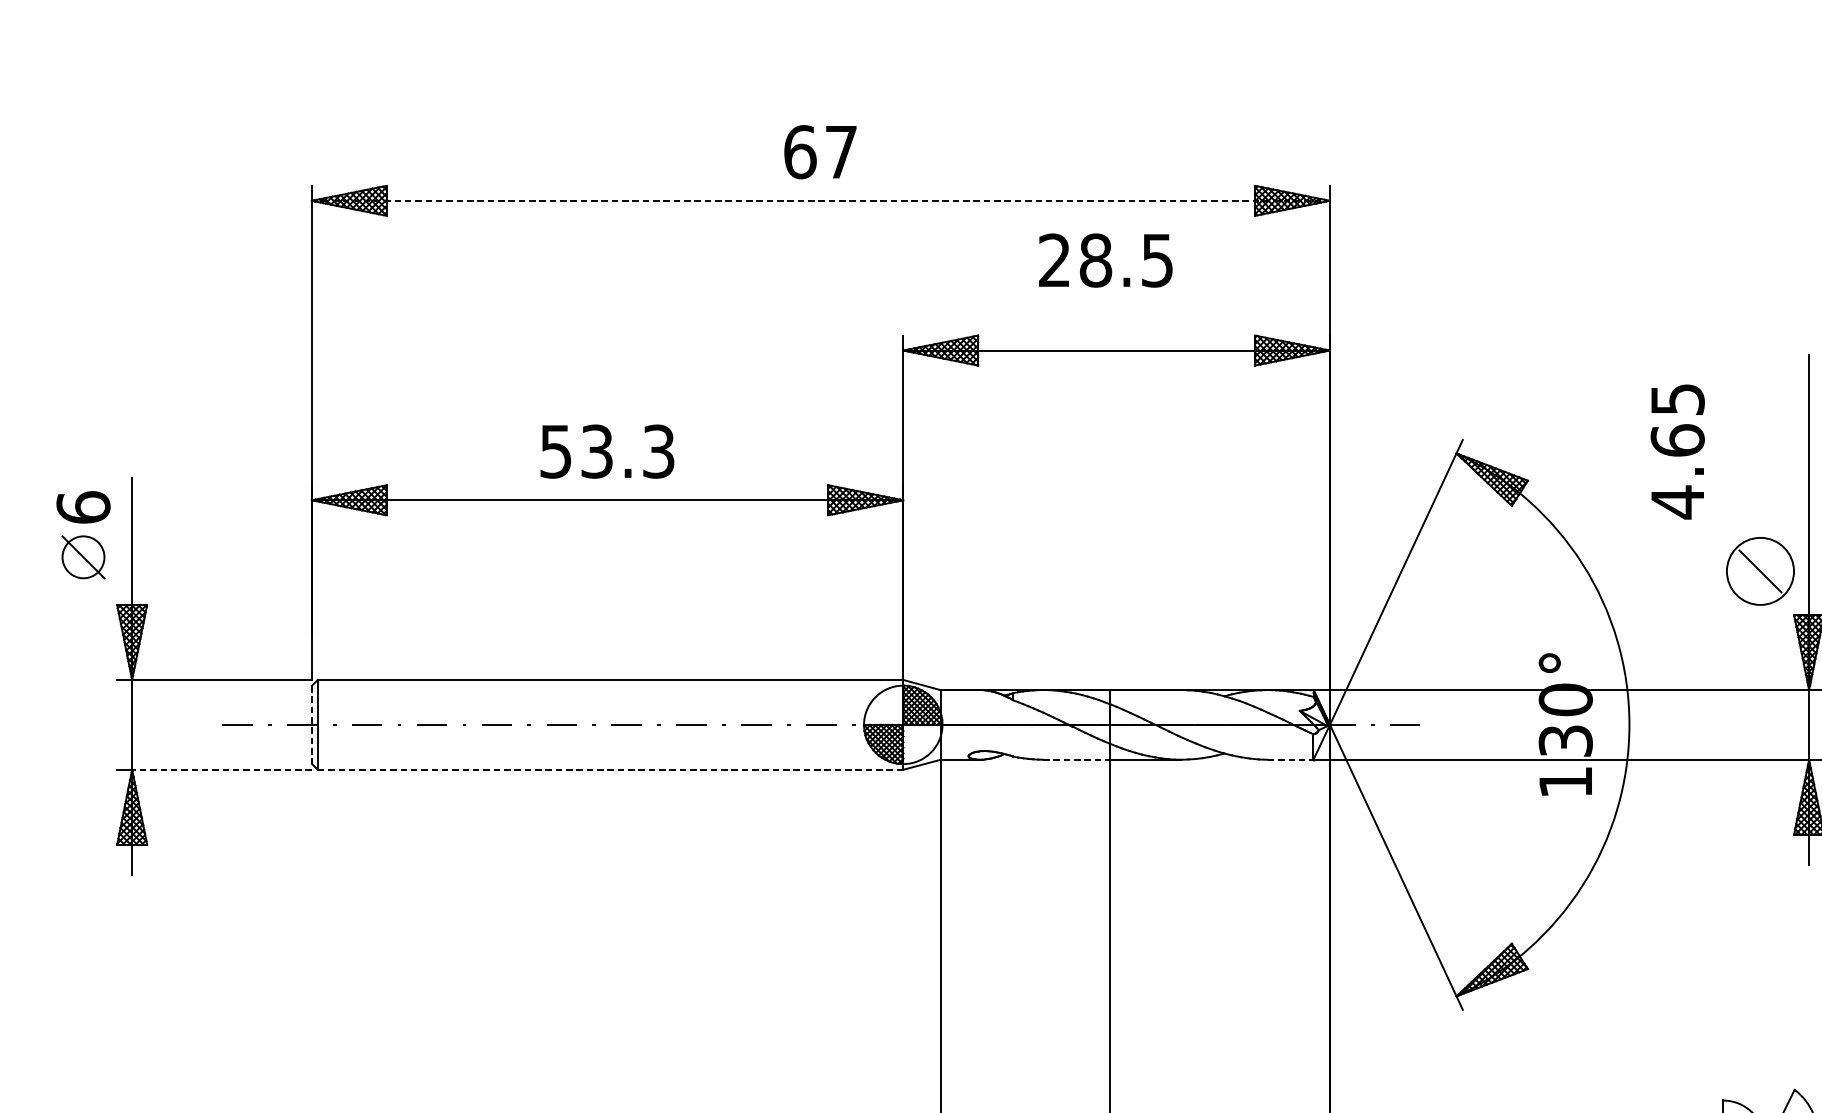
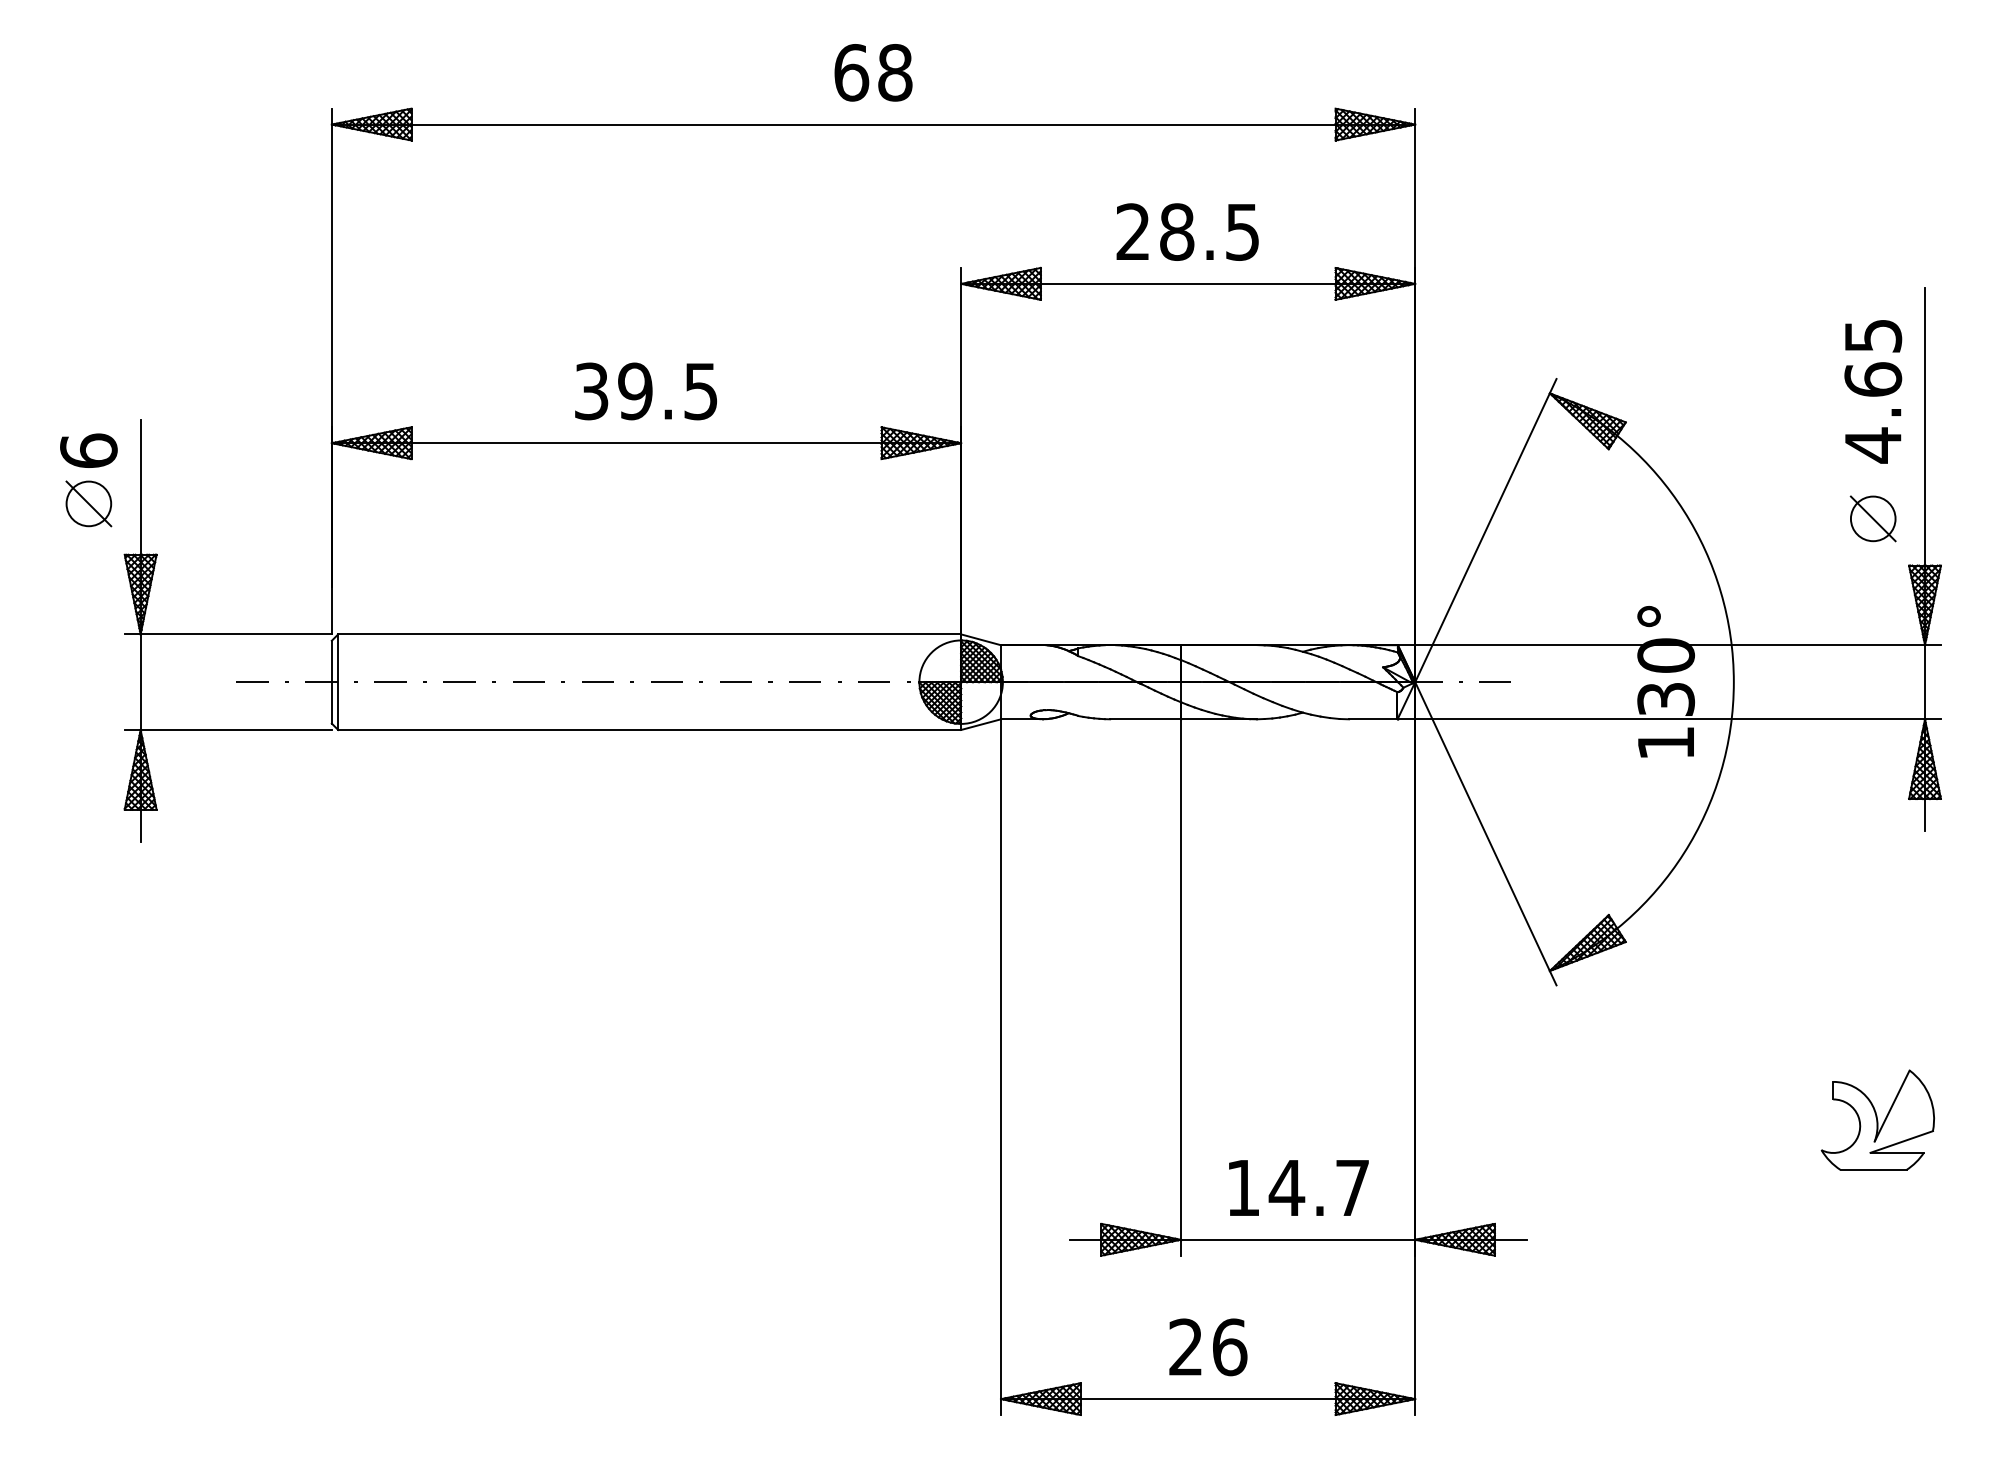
text: (841, 151) -> (895, 72), 67 -> 68
line: (820, 200) -> (873, 124), dashed -> solid
text: (1105, 259) -> (1187, 231), moved
text: (607, 451) -> (646, 391), 53.3 -> 39.5
text: (1677, 451) -> (1873, 391), moved
circle: (1759, 571) -> (1872, 518), size x0.62
line: (311, 725) -> (331, 682), dashed -> solid
line: (1076, 759) -> (1145, 719), dashed -> solid
line: (1290, 759) -> (1373, 719), dashed -> solid
line: (222, 769) -> (236, 729), dashed -> solid
line: (611, 769) -> (650, 729), dashed -> solid

